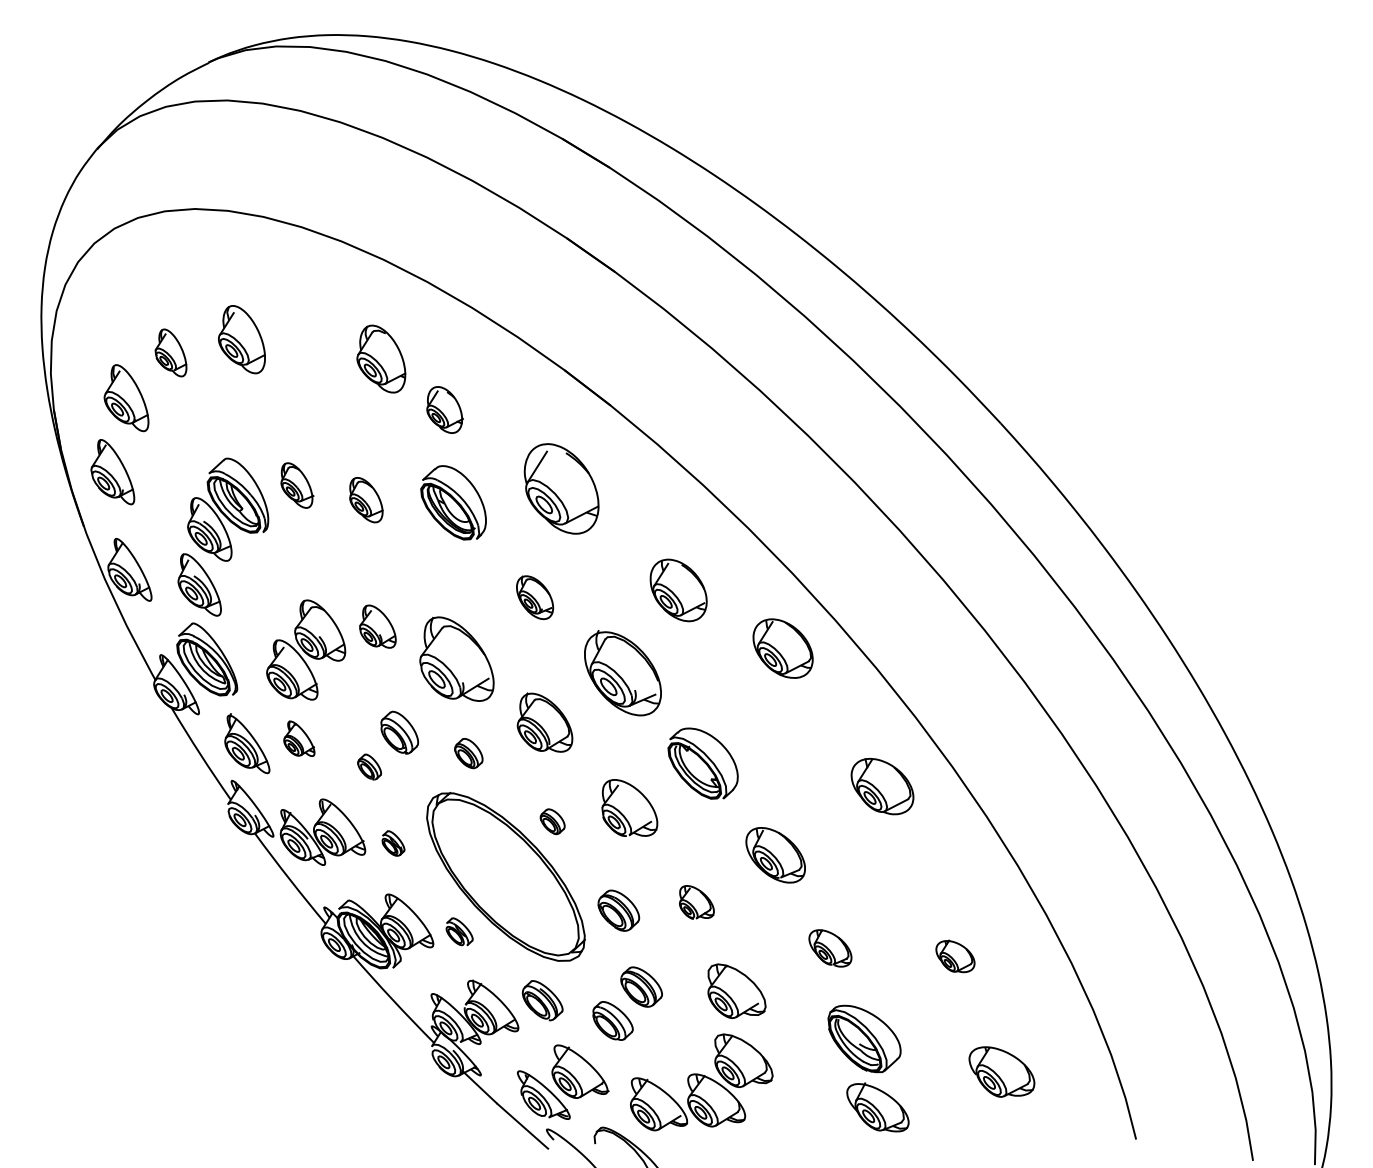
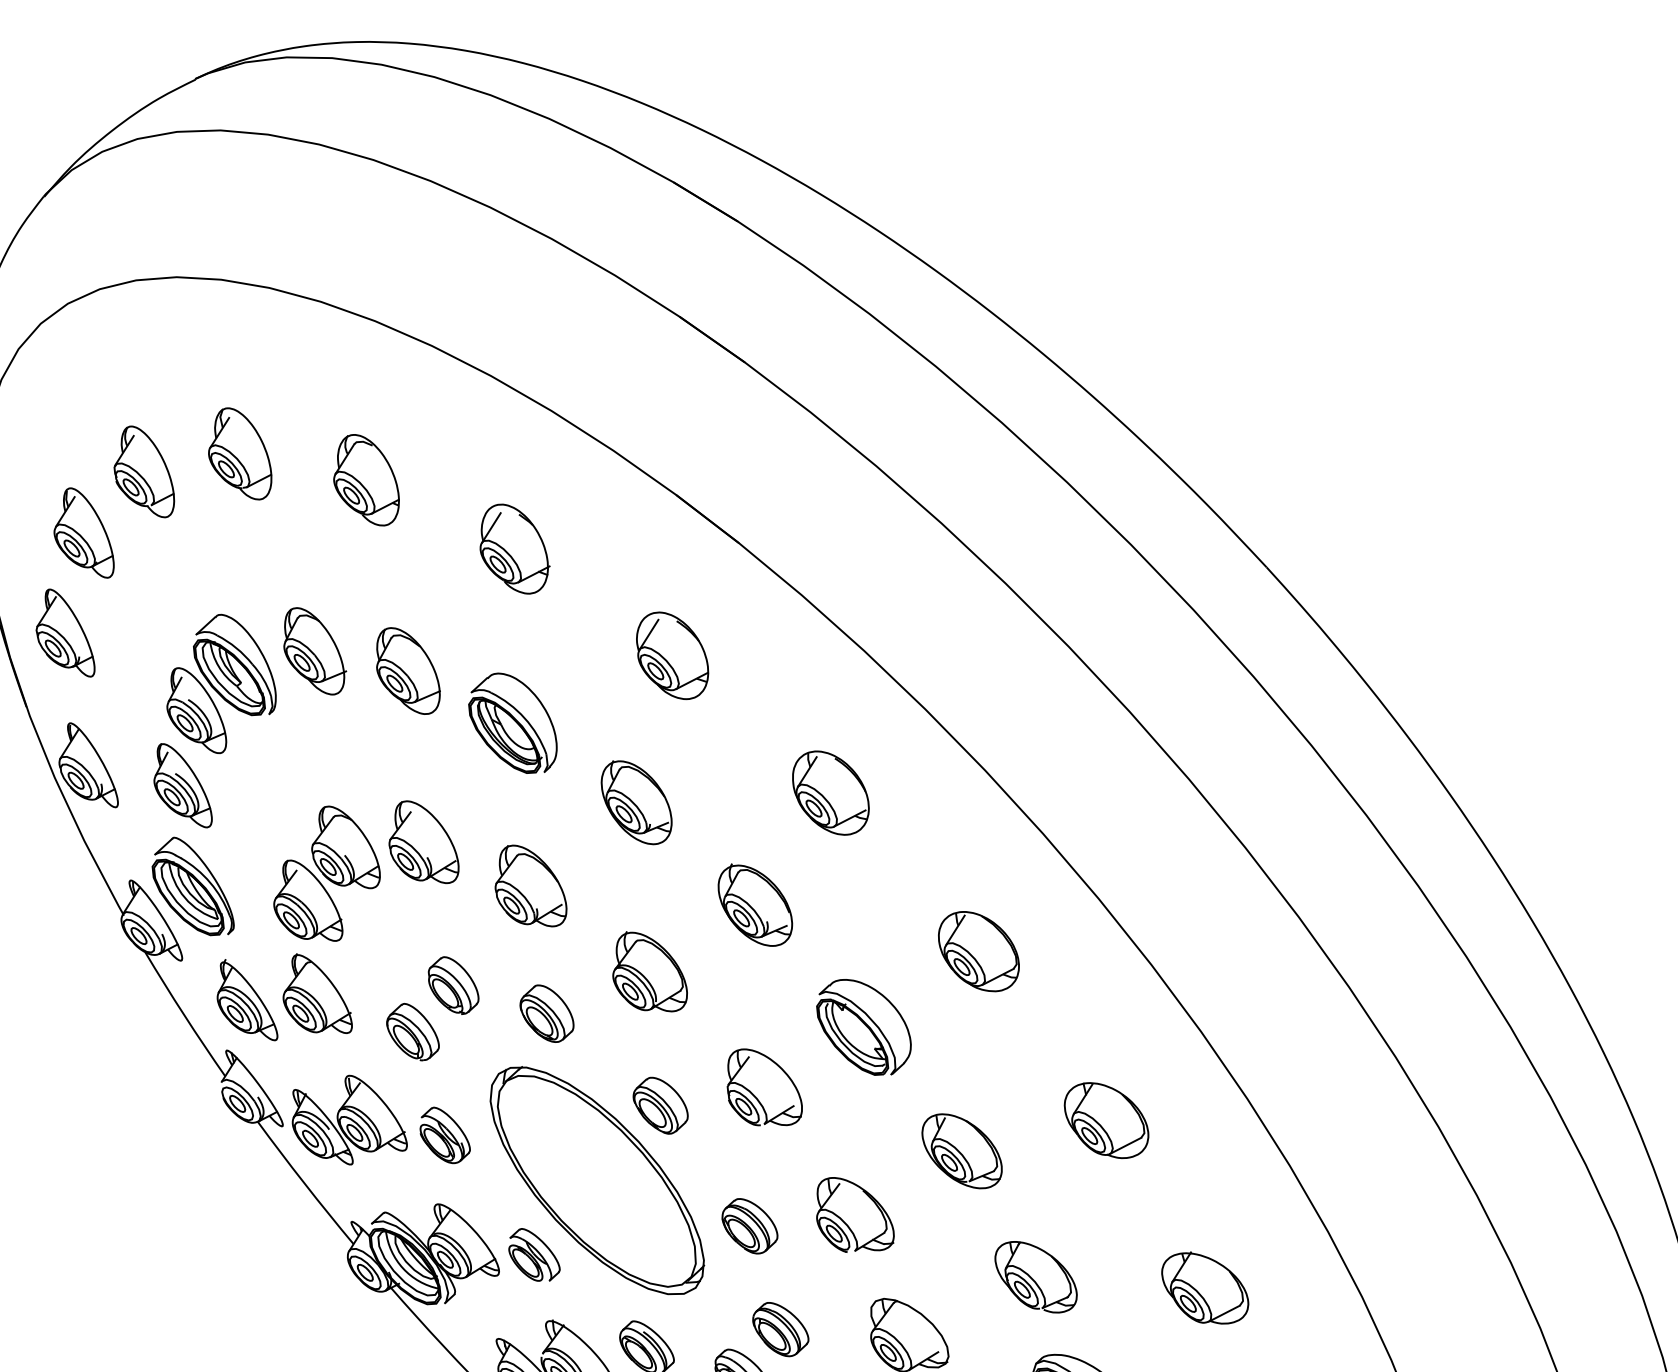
part: (170, 352) -> (143, 471), size x1.43
part: (381, 358) -> (366, 479), moved
part: (444, 409) -> (514, 548), size x1.43
part: (297, 485) -> (315, 651), size x1.43
part: (561, 488) -> (672, 655), size x0.71
part: (366, 499) -> (408, 670), size x1.43
part: (453, 502) -> (512, 722), moved
part: (534, 597) -> (635, 802), size x1.43
part: (377, 626) -> (423, 841), size x1.43
part: (782, 648) -> (978, 951), moved
part: (456, 658) -> (530, 885), size x0.71
part: (622, 673) -> (754, 905), size x0.71
part: (299, 738) -> (318, 993), size x1.67
part: (468, 753) -> (546, 1013), size x1.43
part: (369, 766) -> (412, 1031), size x1.67
part: (882, 786) -> (1106, 1120), moved
part: (552, 821) -> (660, 1105), size x1.67
part: (393, 843) -> (445, 1135), size x1.67
part: (696, 902) -> (855, 1215), size x1.67
part: (459, 931) -> (534, 1254), size x1.43
part: (830, 948) -> (1036, 1277), size x1.43
part: (955, 956) -> (1205, 1288), size x1.67

